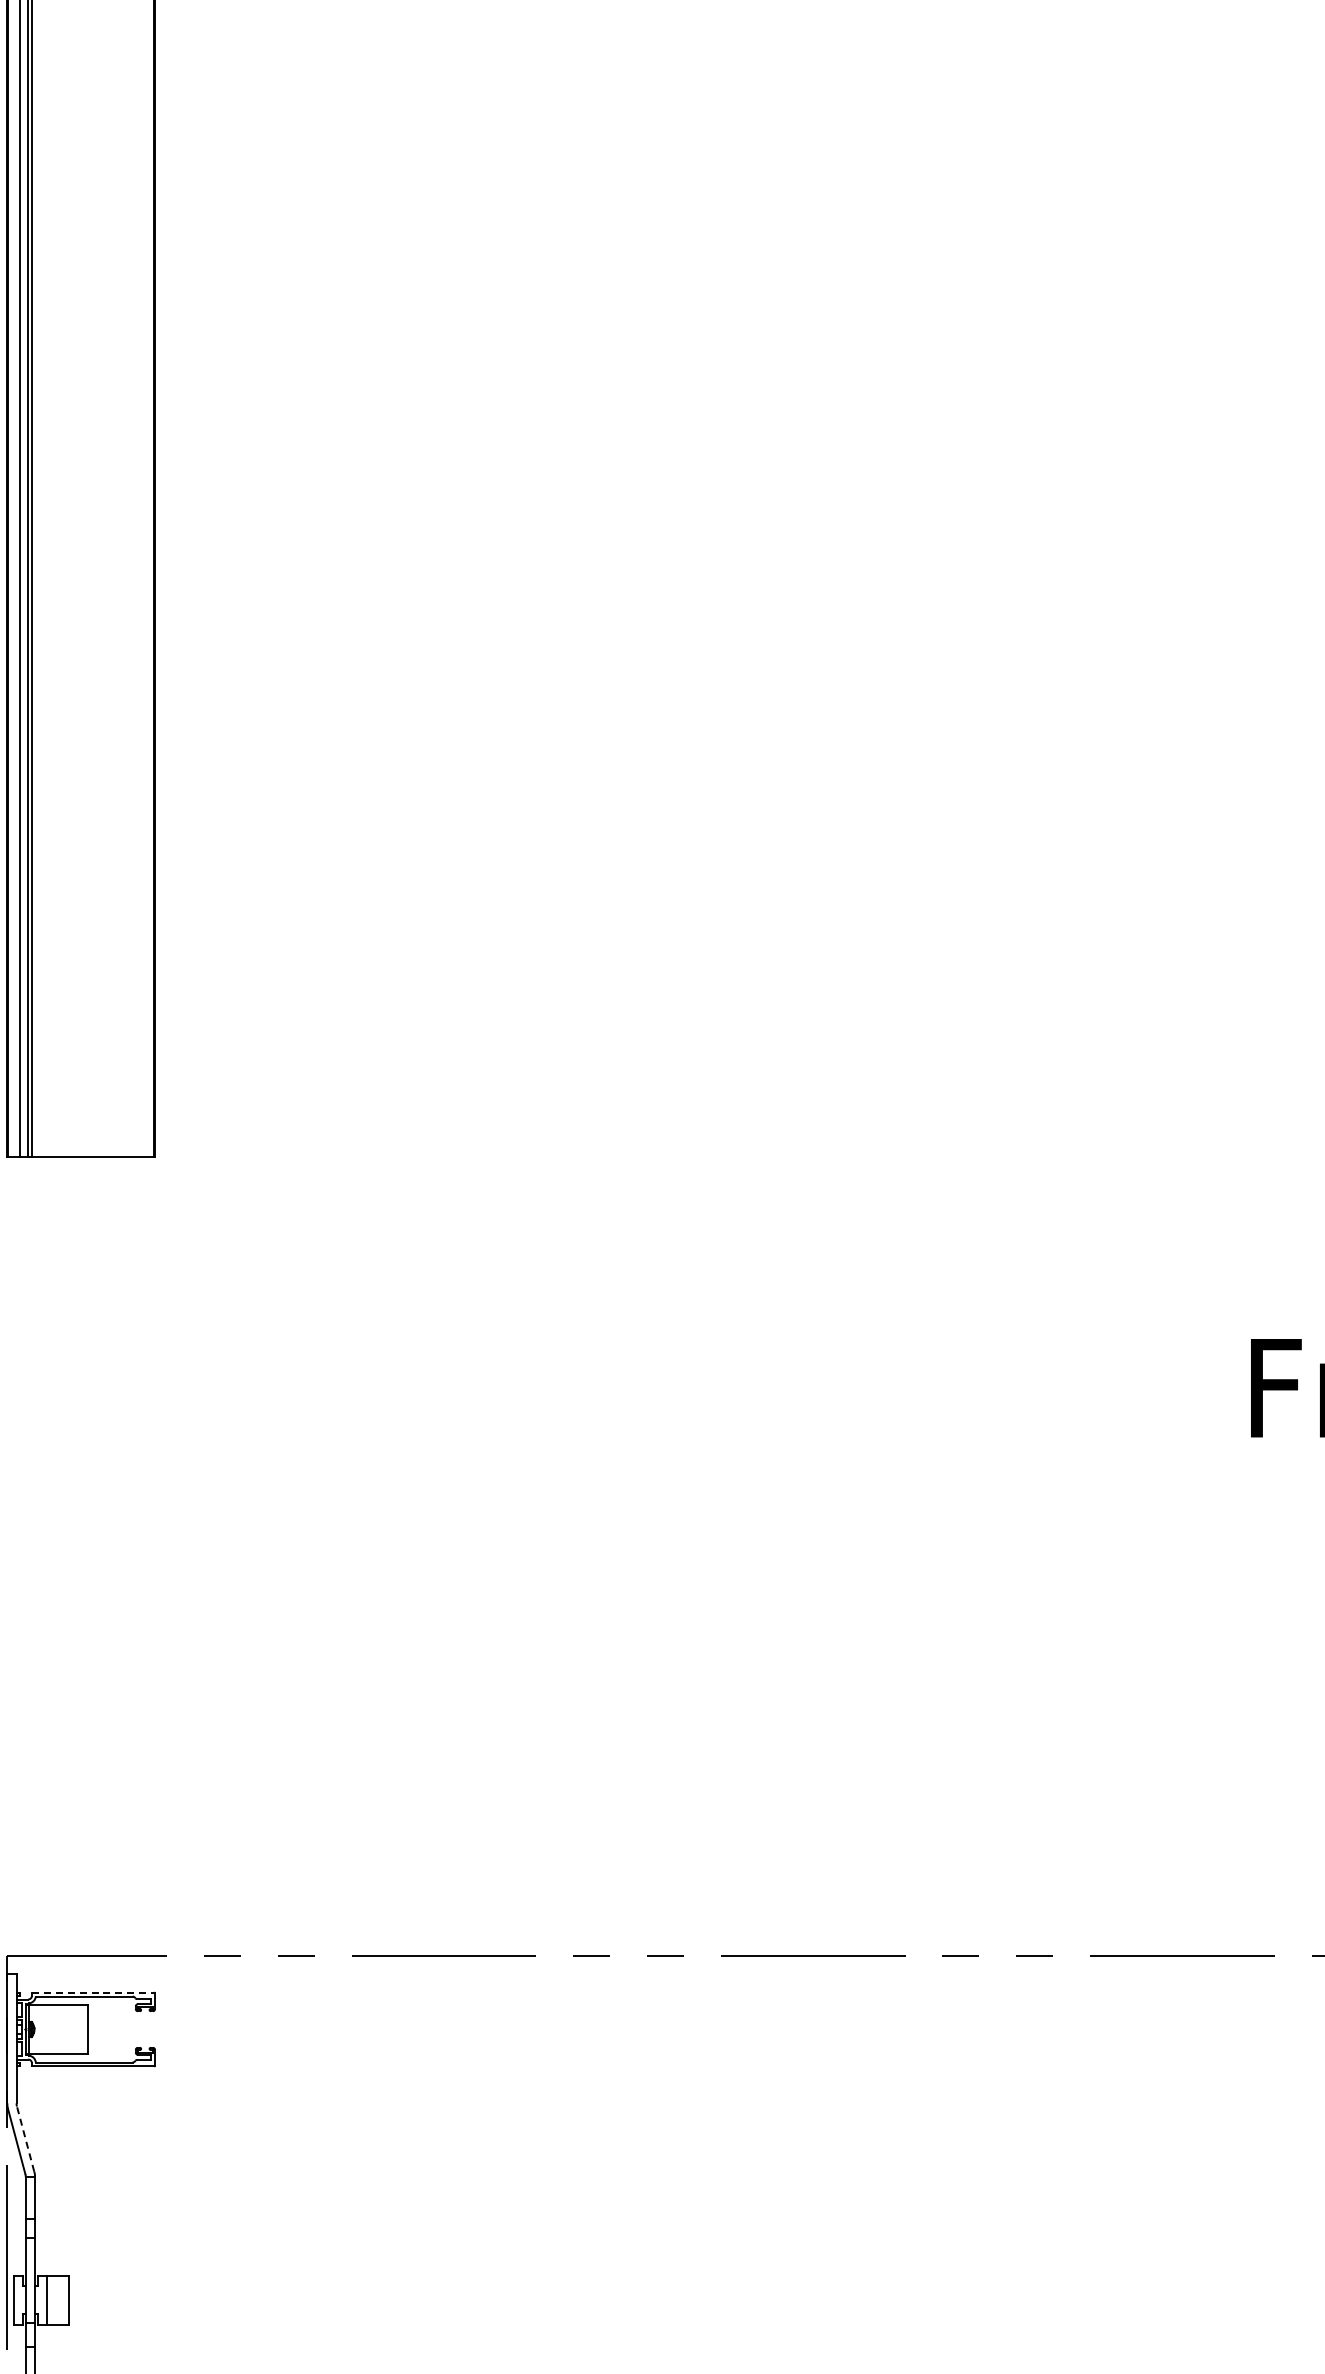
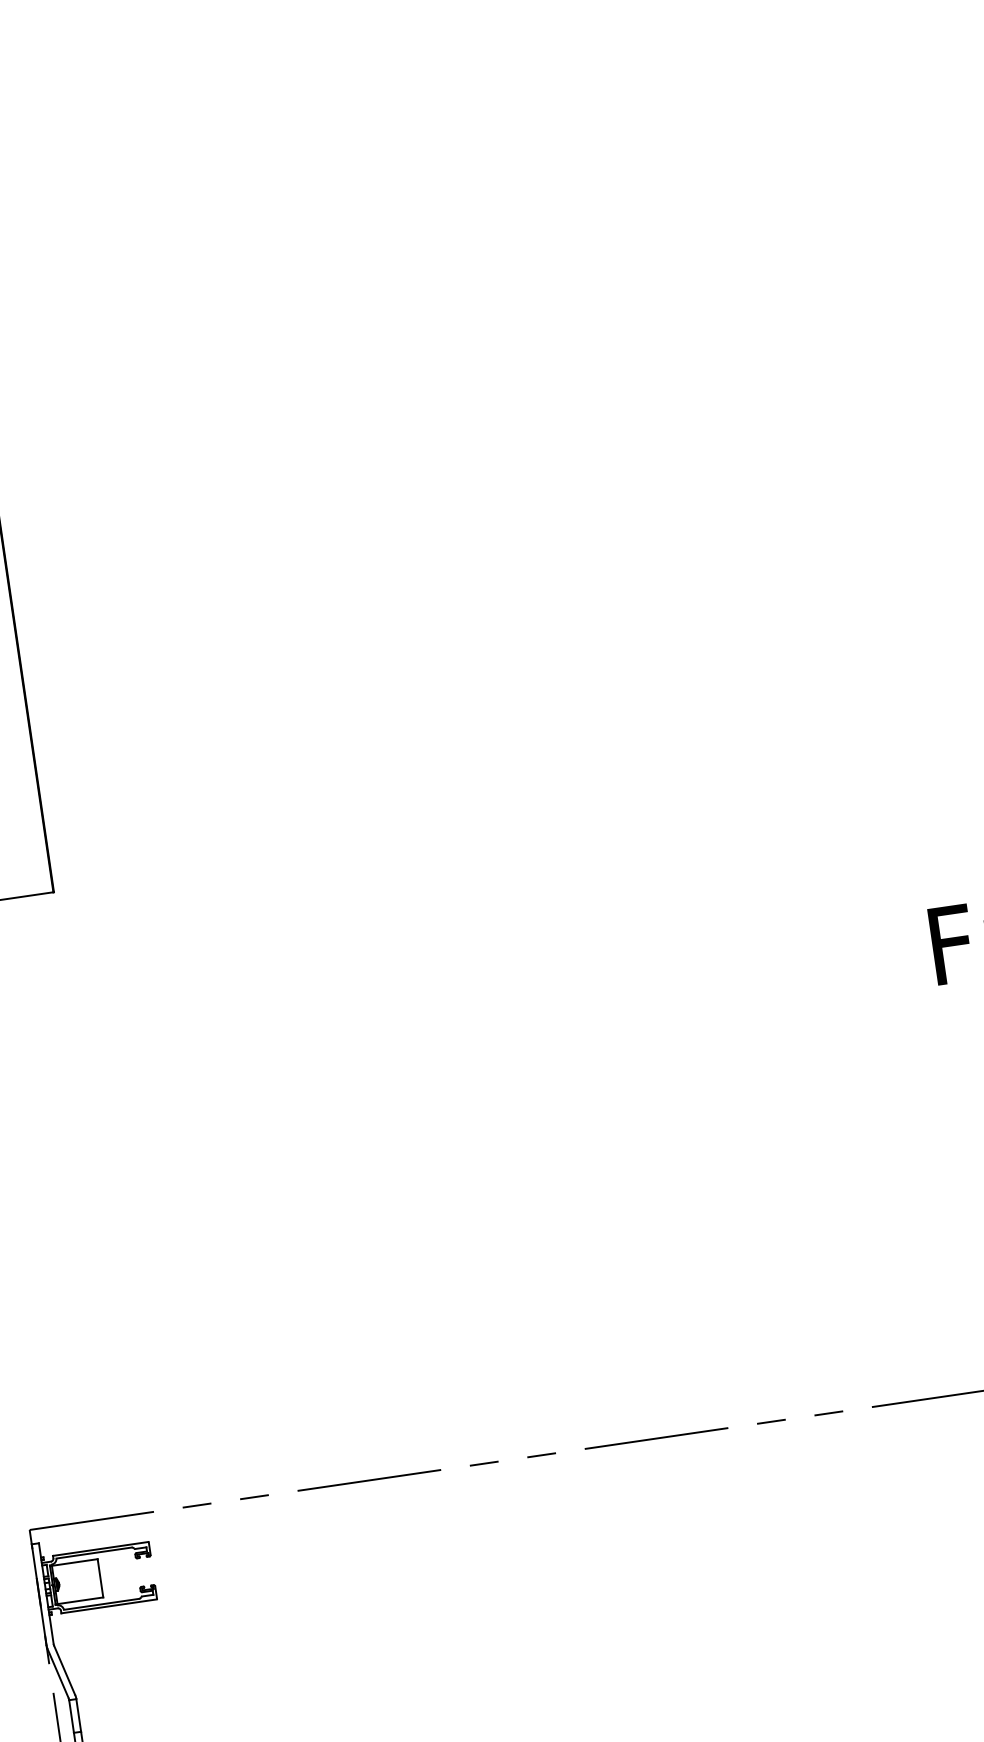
line: (93, 1992) -> (100, 1548), dashed -> solid
line: (25, 2139) -> (64, 1670), dashed -> solid

